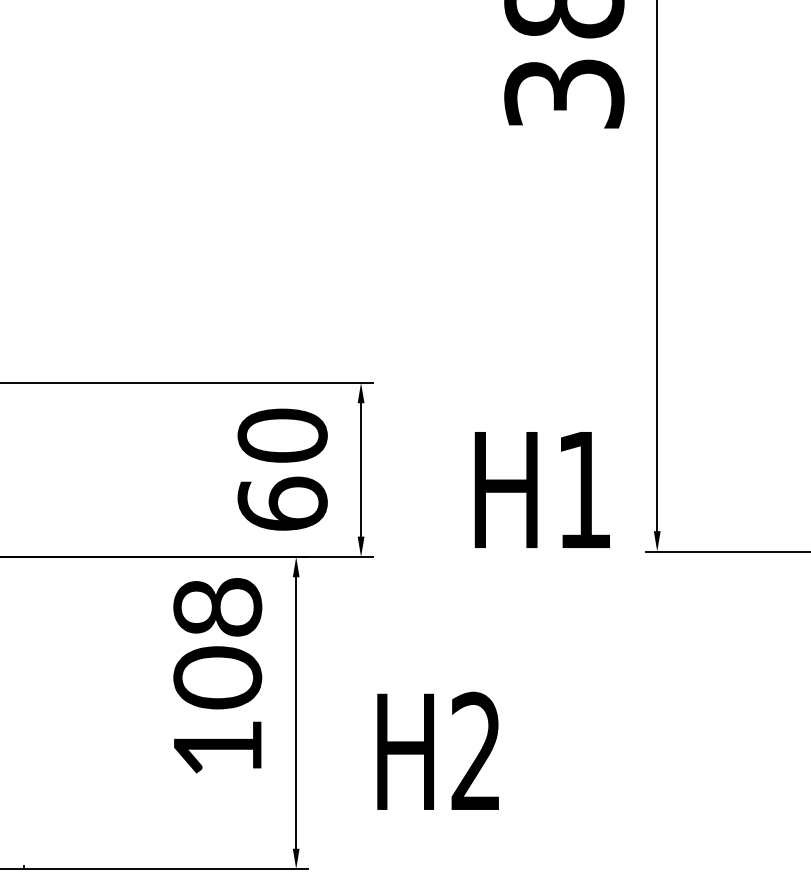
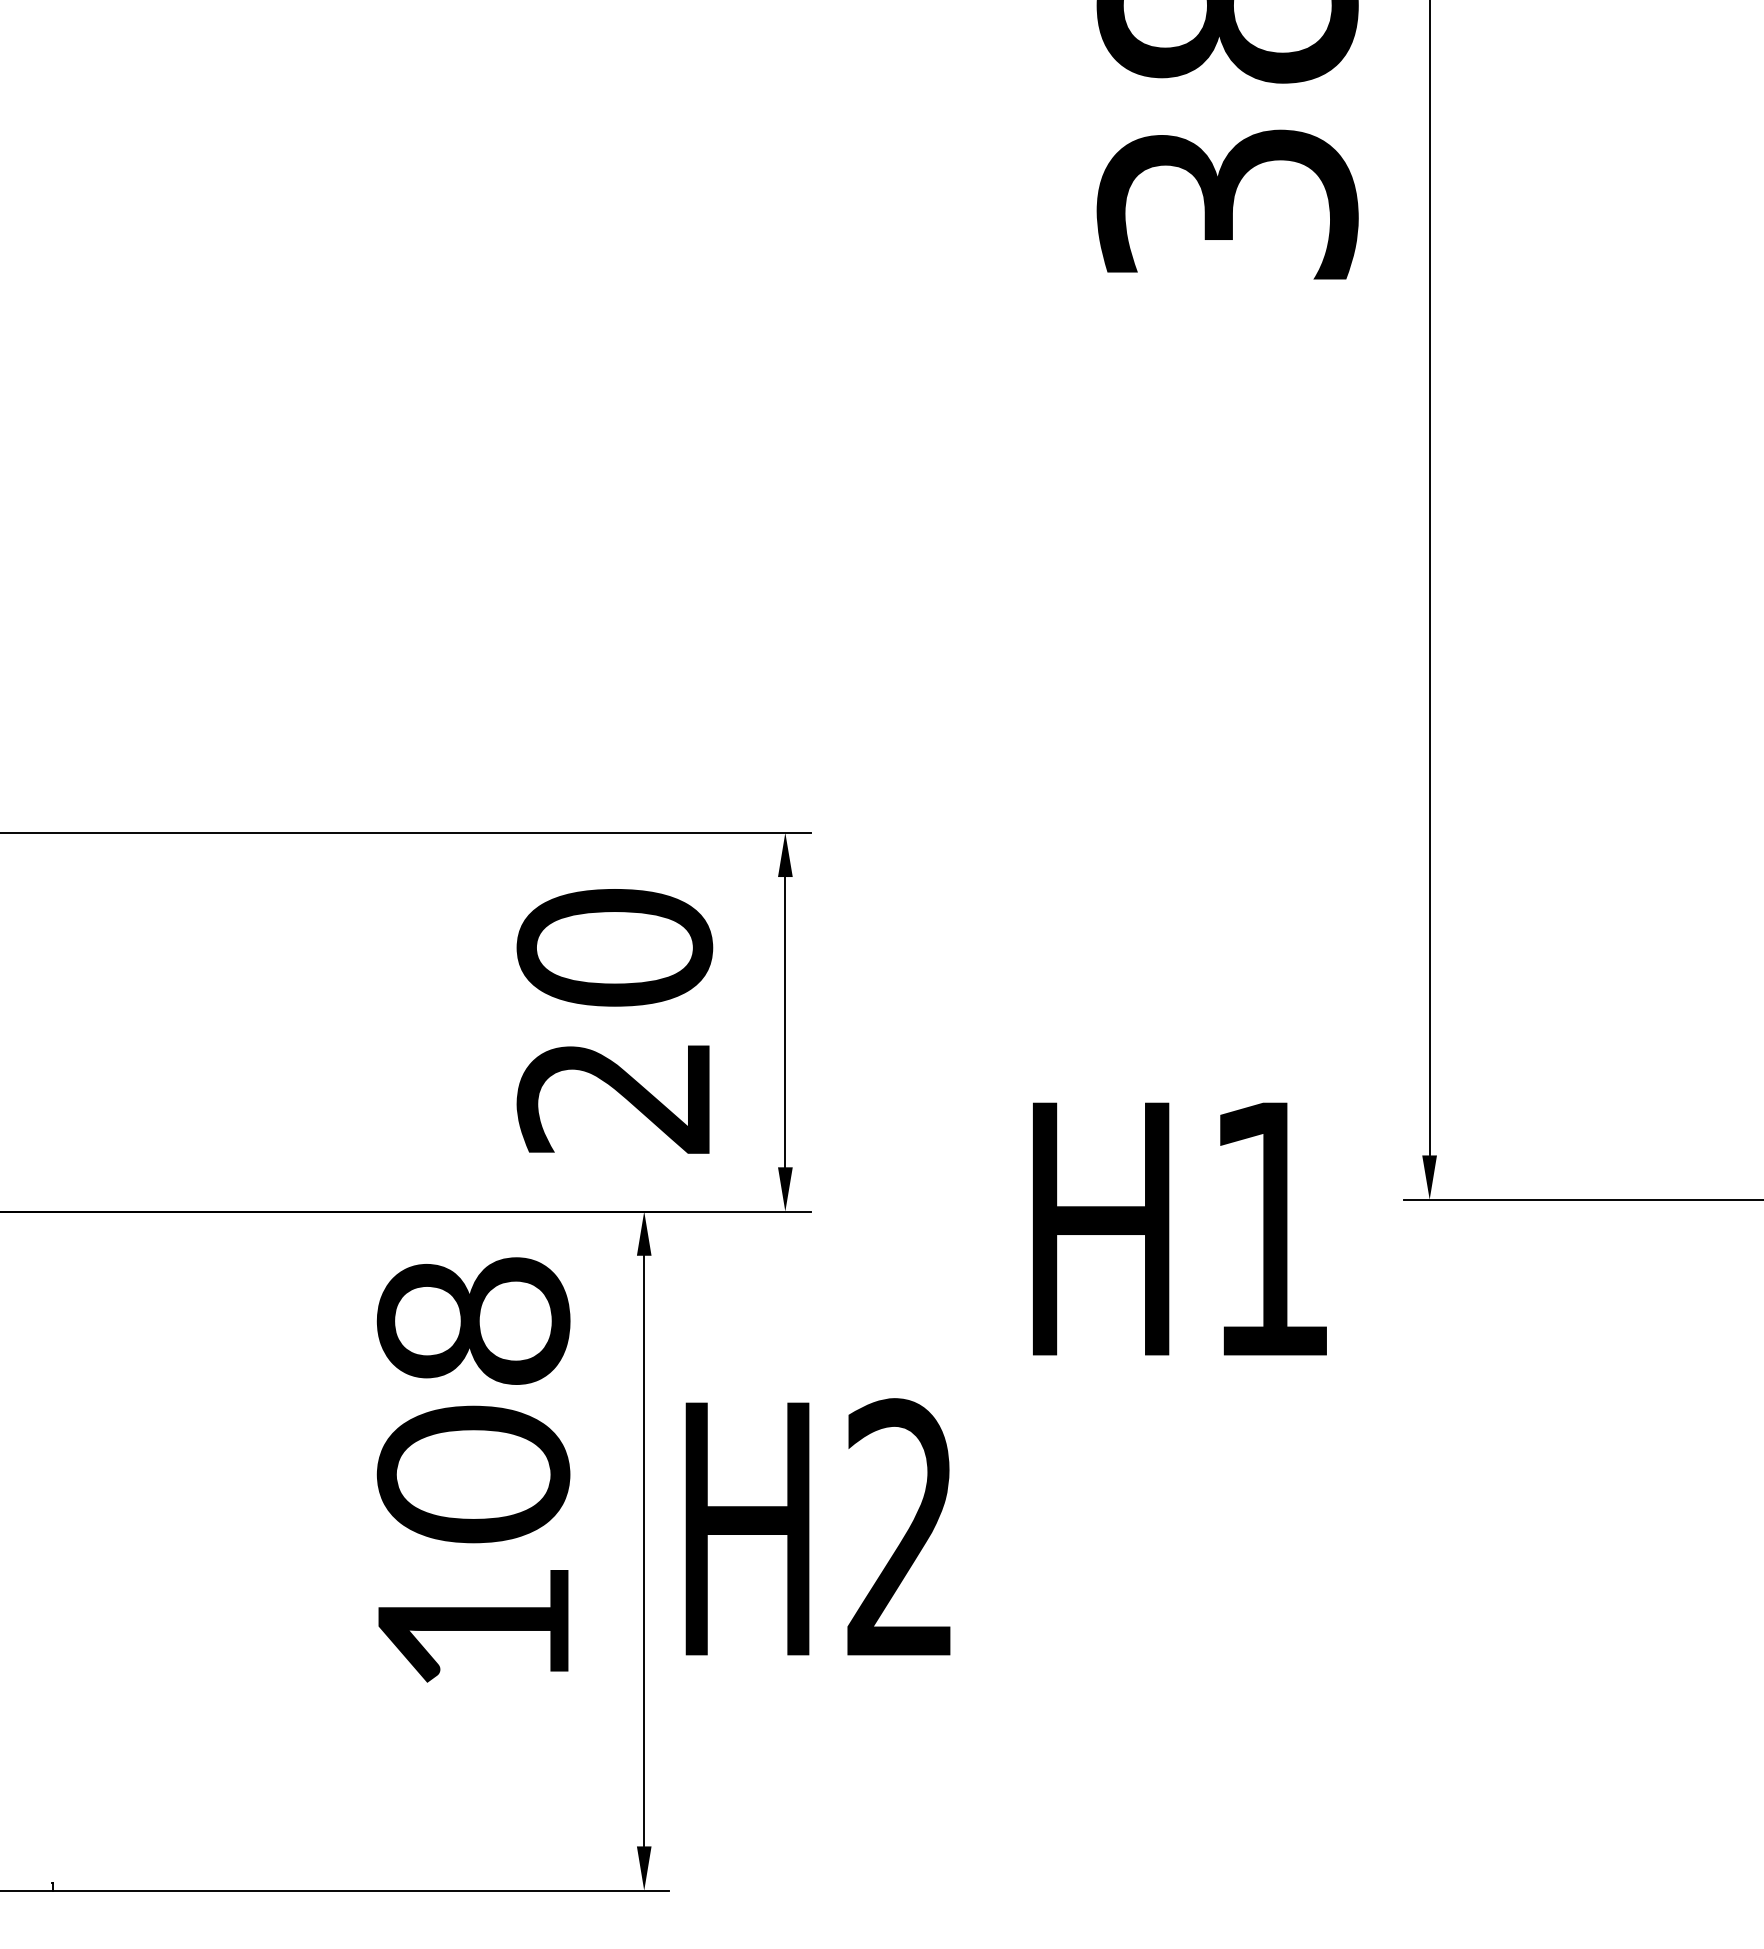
text: (541, 489) -> (1177, 1227), moved
text: (282, 503) -> (614, 1095), 60 -> 20
text: (437, 750) -> (816, 1525), moved

